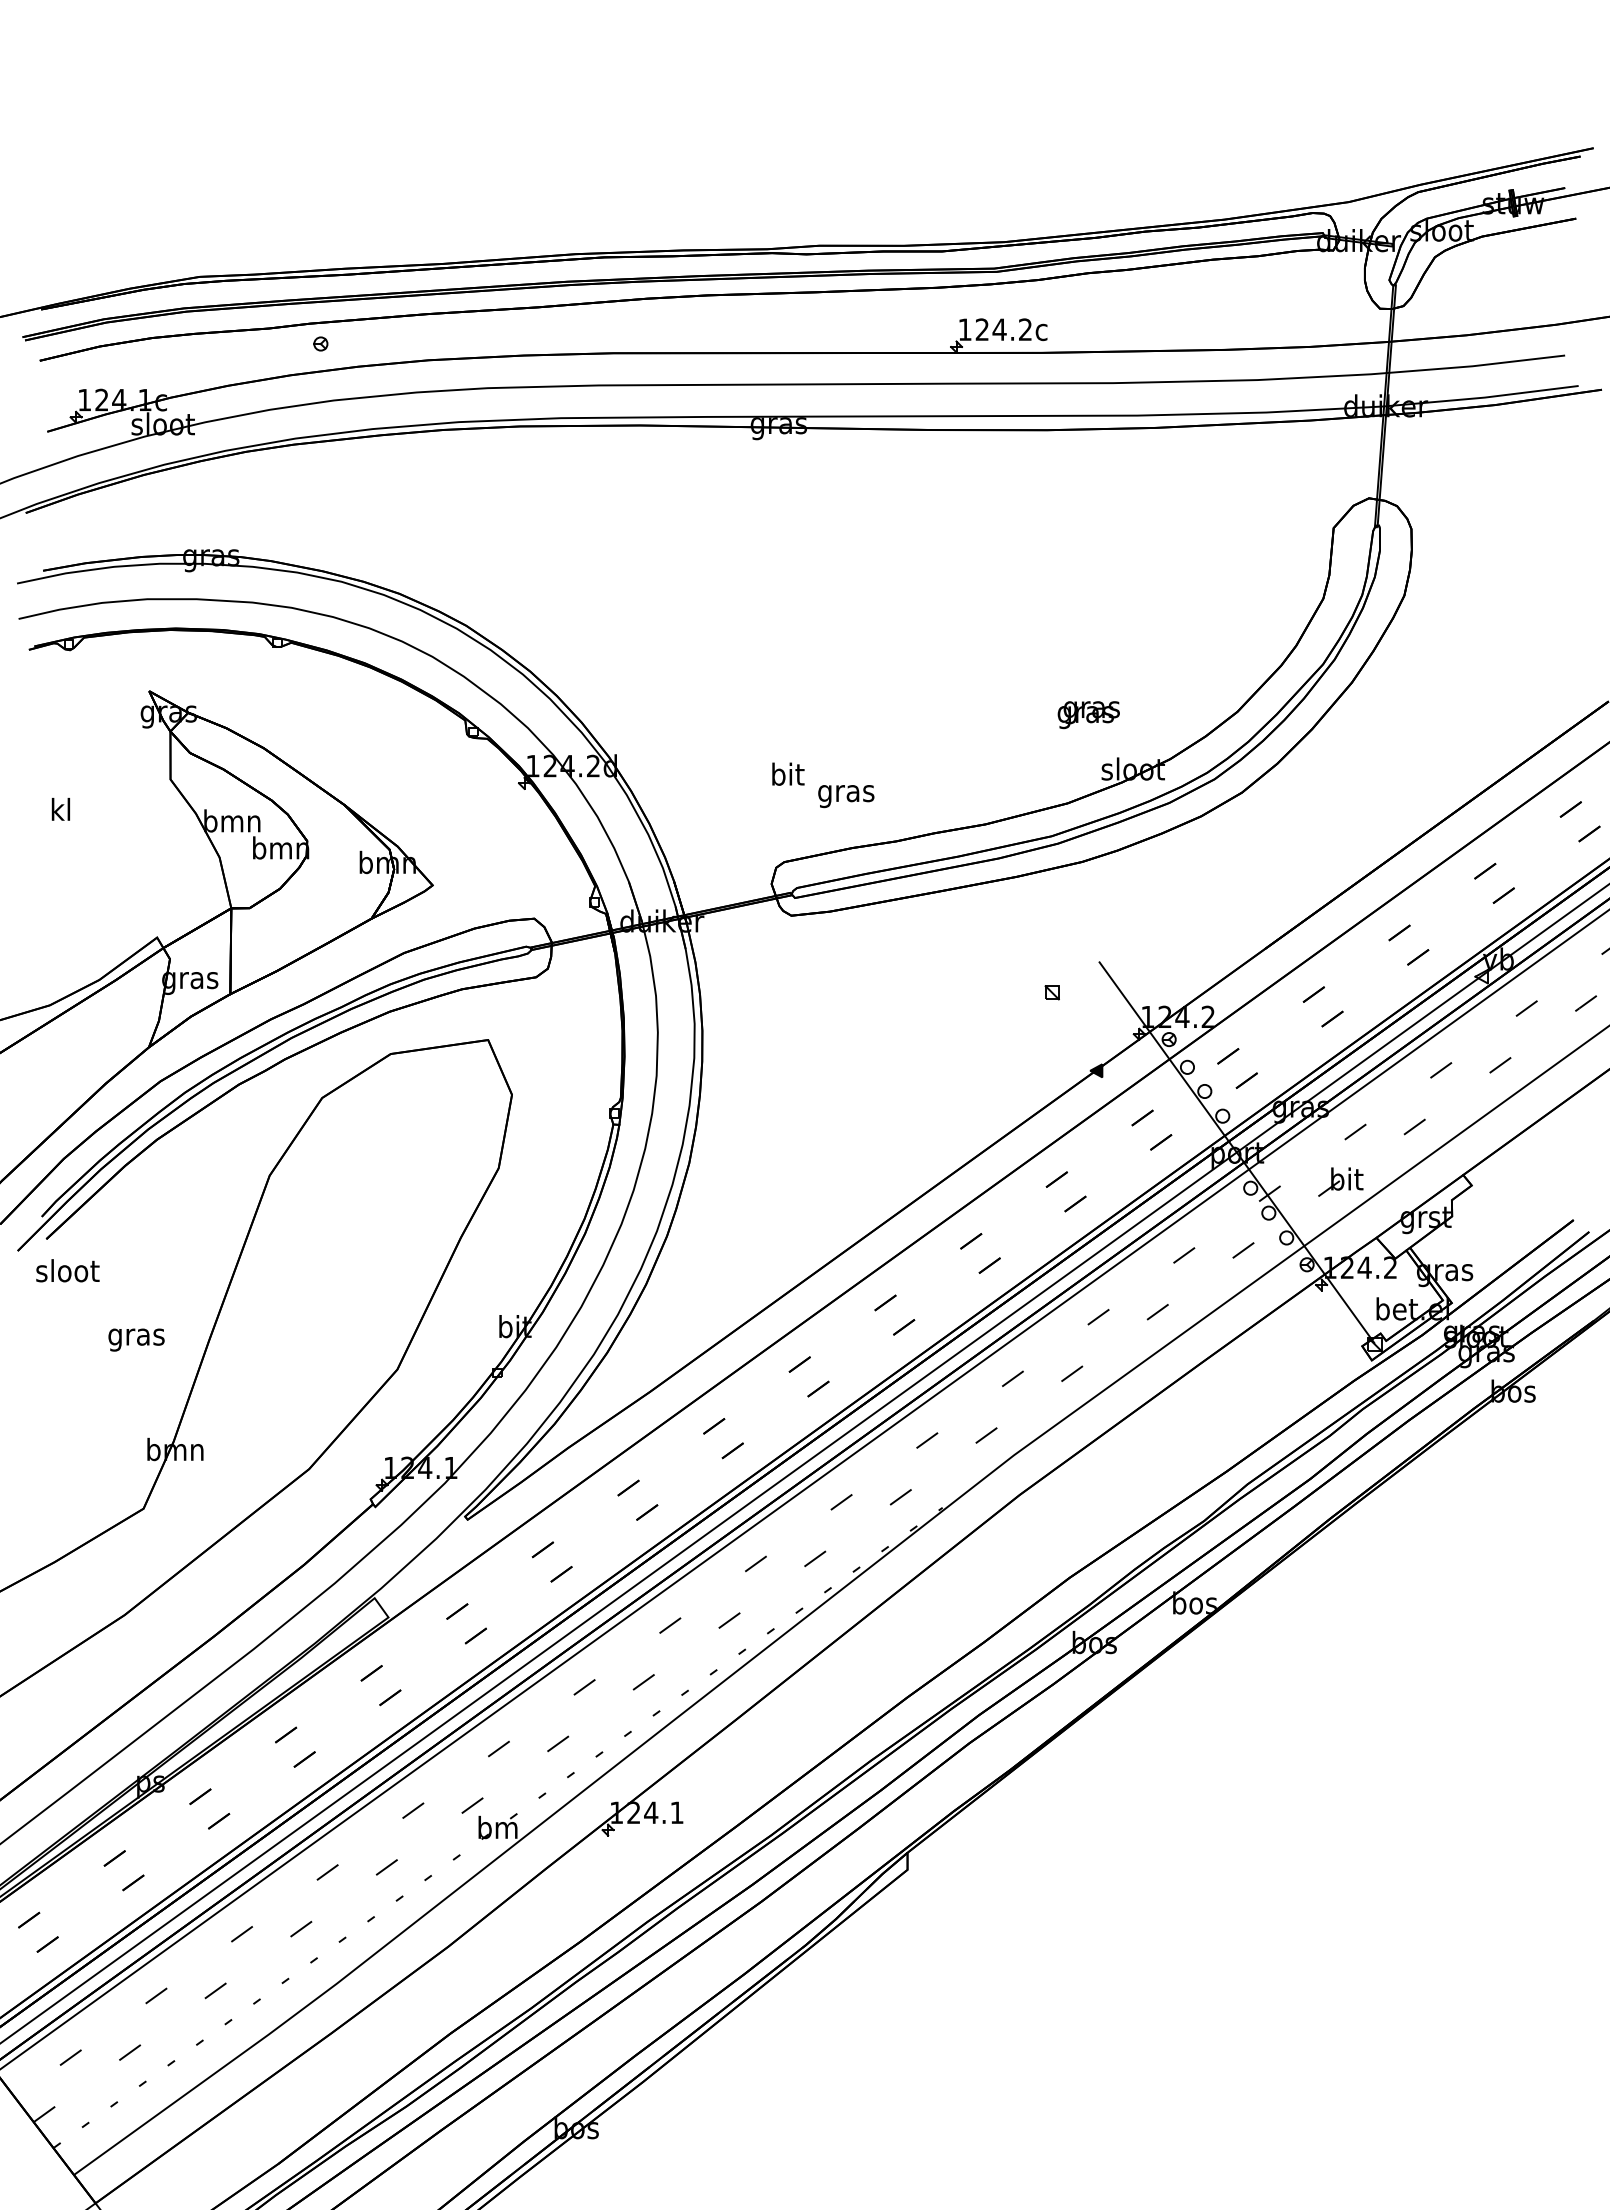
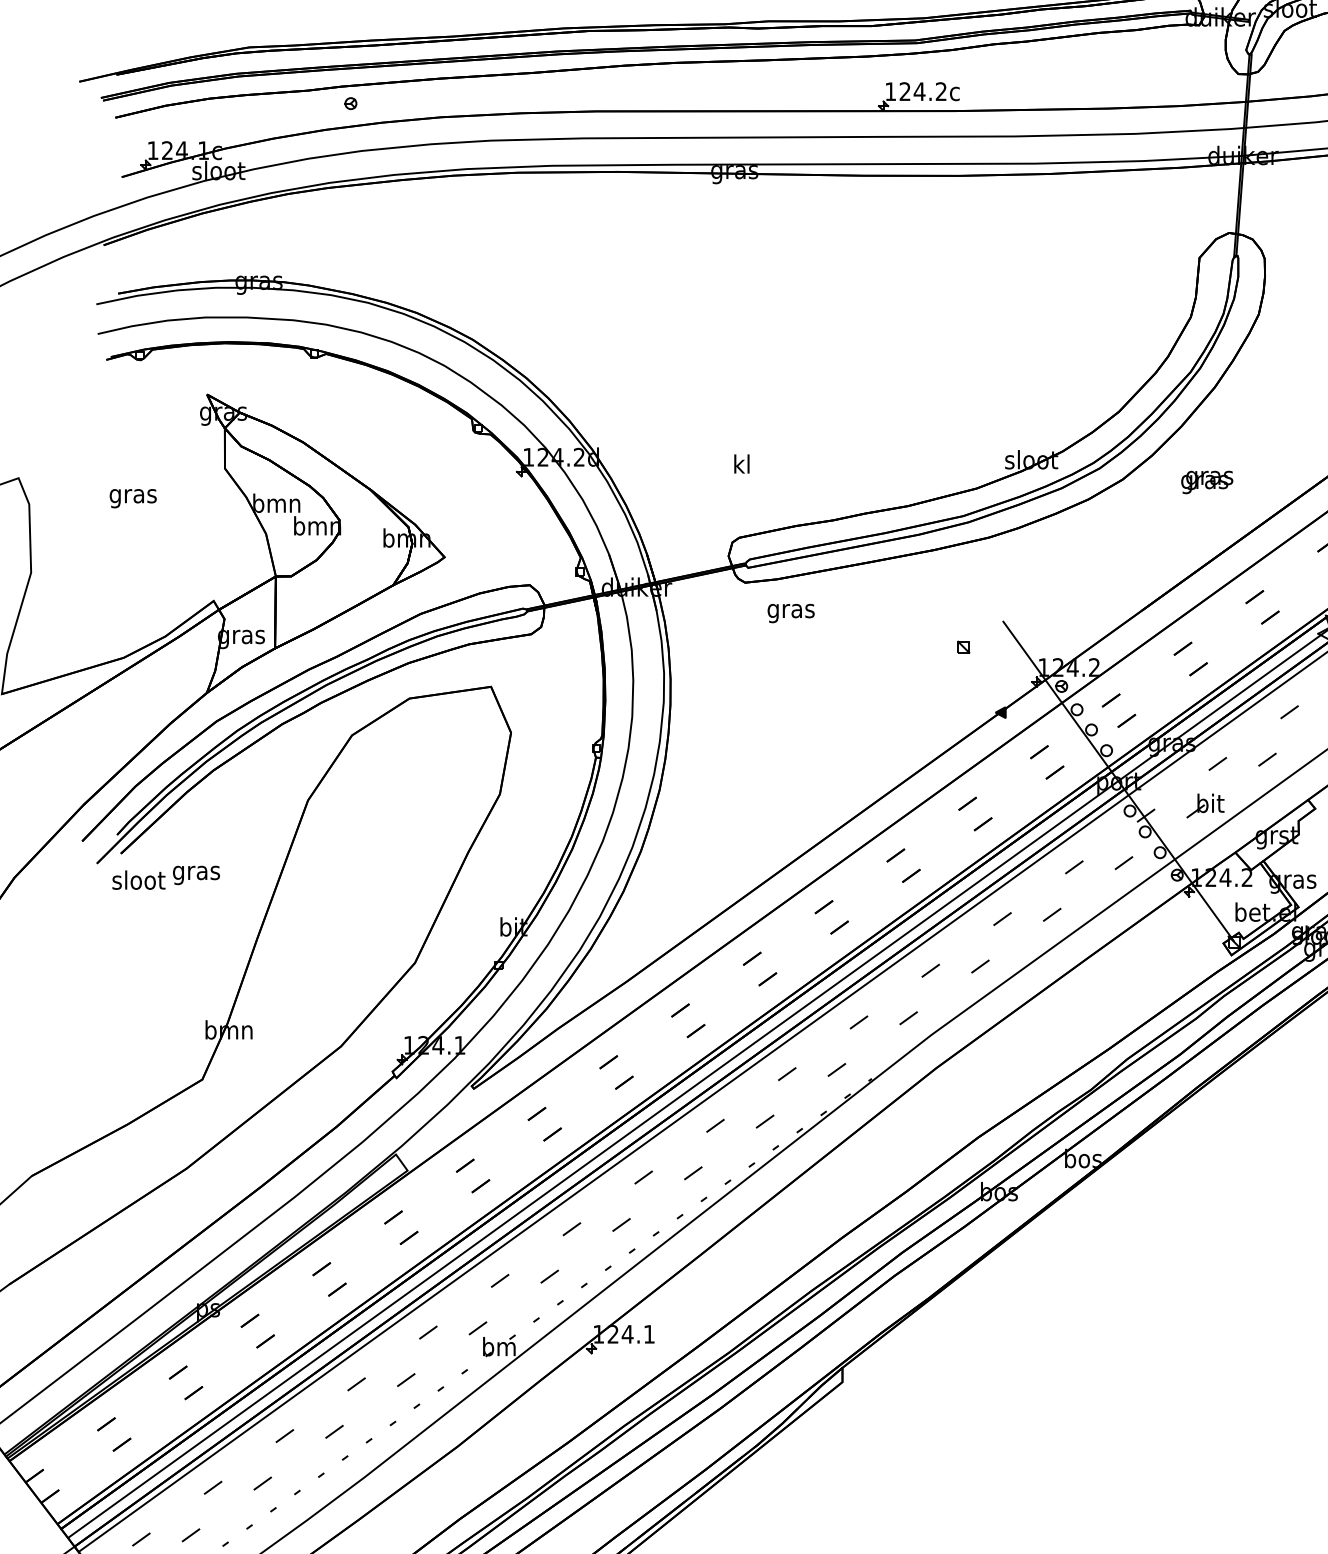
text: (1088, 715) -> (1206, 482), moved
text: (788, 773) -> (742, 463), bit -> kl
text: (846, 796) -> (791, 613), moved
text: (61, 811) -> (133, 495), kl -> gras
text: (136, 1339) -> (196, 874), moved

